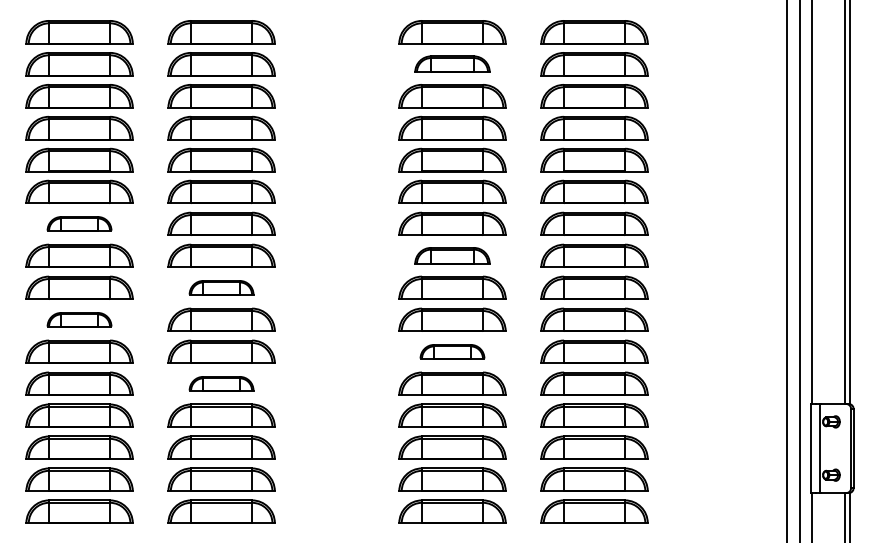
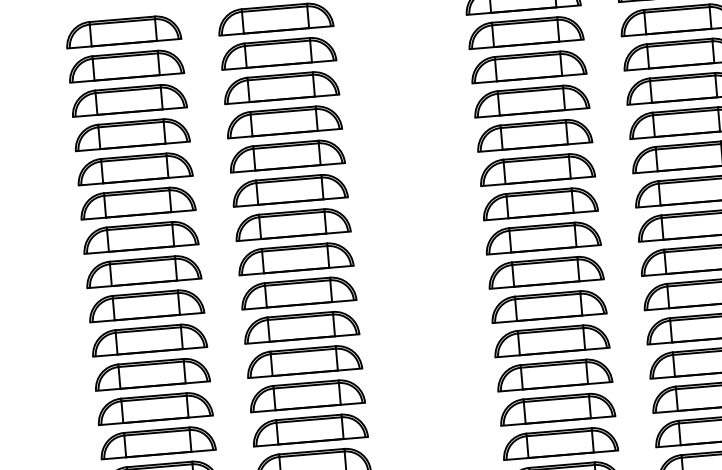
part: (452, 64) -> (525, 32), size x1.43
part: (79, 223) -> (140, 236), size x1.67
part: (452, 255) -> (542, 237), size x1.43
part: (221, 287) -> (298, 292), size x1.67
part: (79, 319) -> (149, 339), size x1.67
part: (452, 351) -> (551, 339), size x1.67
part: (221, 383) -> (306, 394), size x1.67

